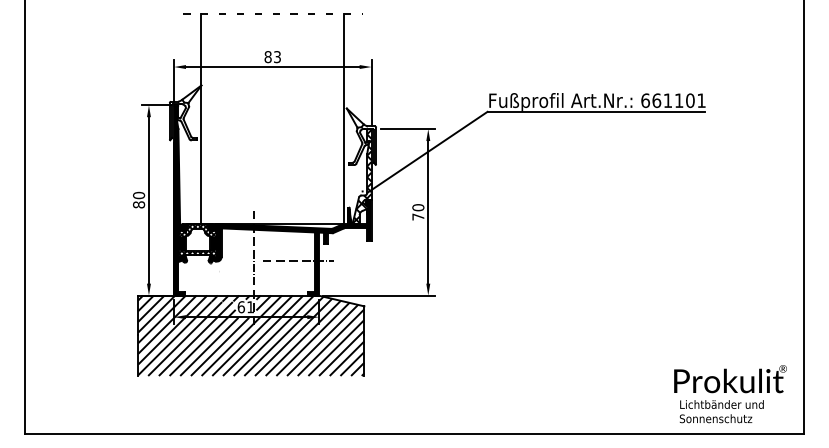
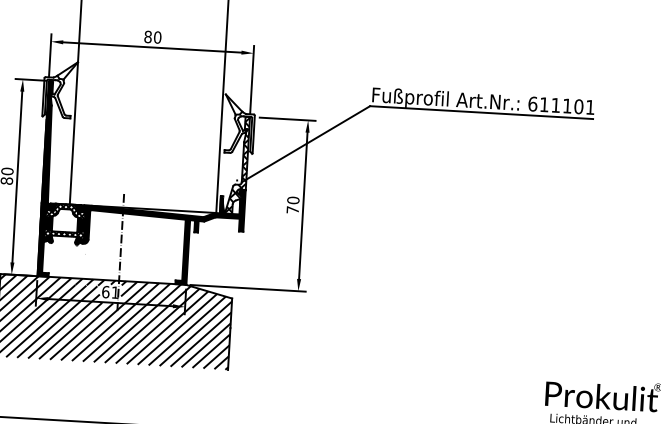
text: (277, 57) -> (157, 37), 83 -> 80
text: (656, 100) -> (544, 104), 661101 -> 611101
line: (298, 261) -> (167, 248), removed

